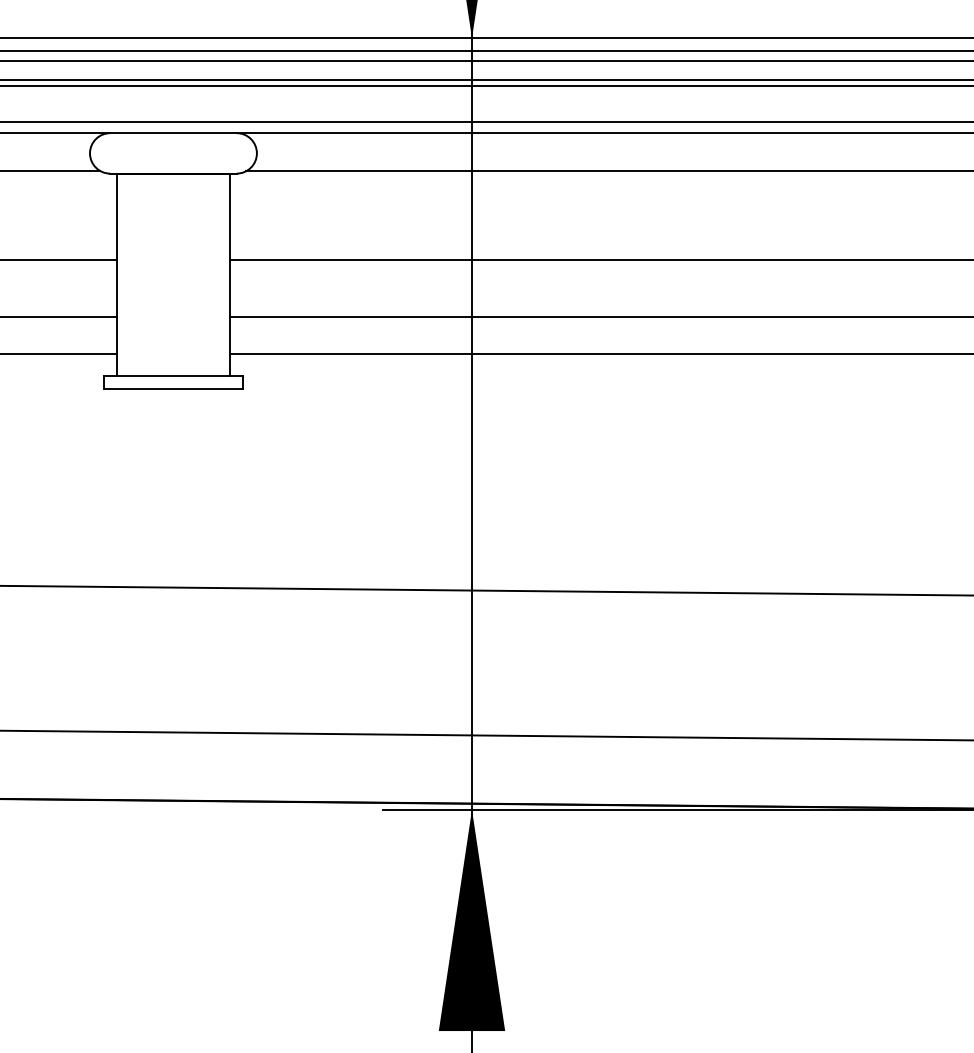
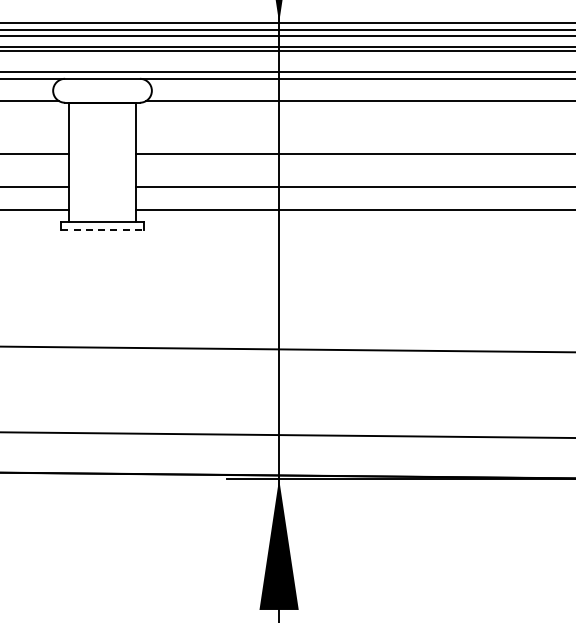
line: (175, 387) -> (103, 229), solid -> dashed

